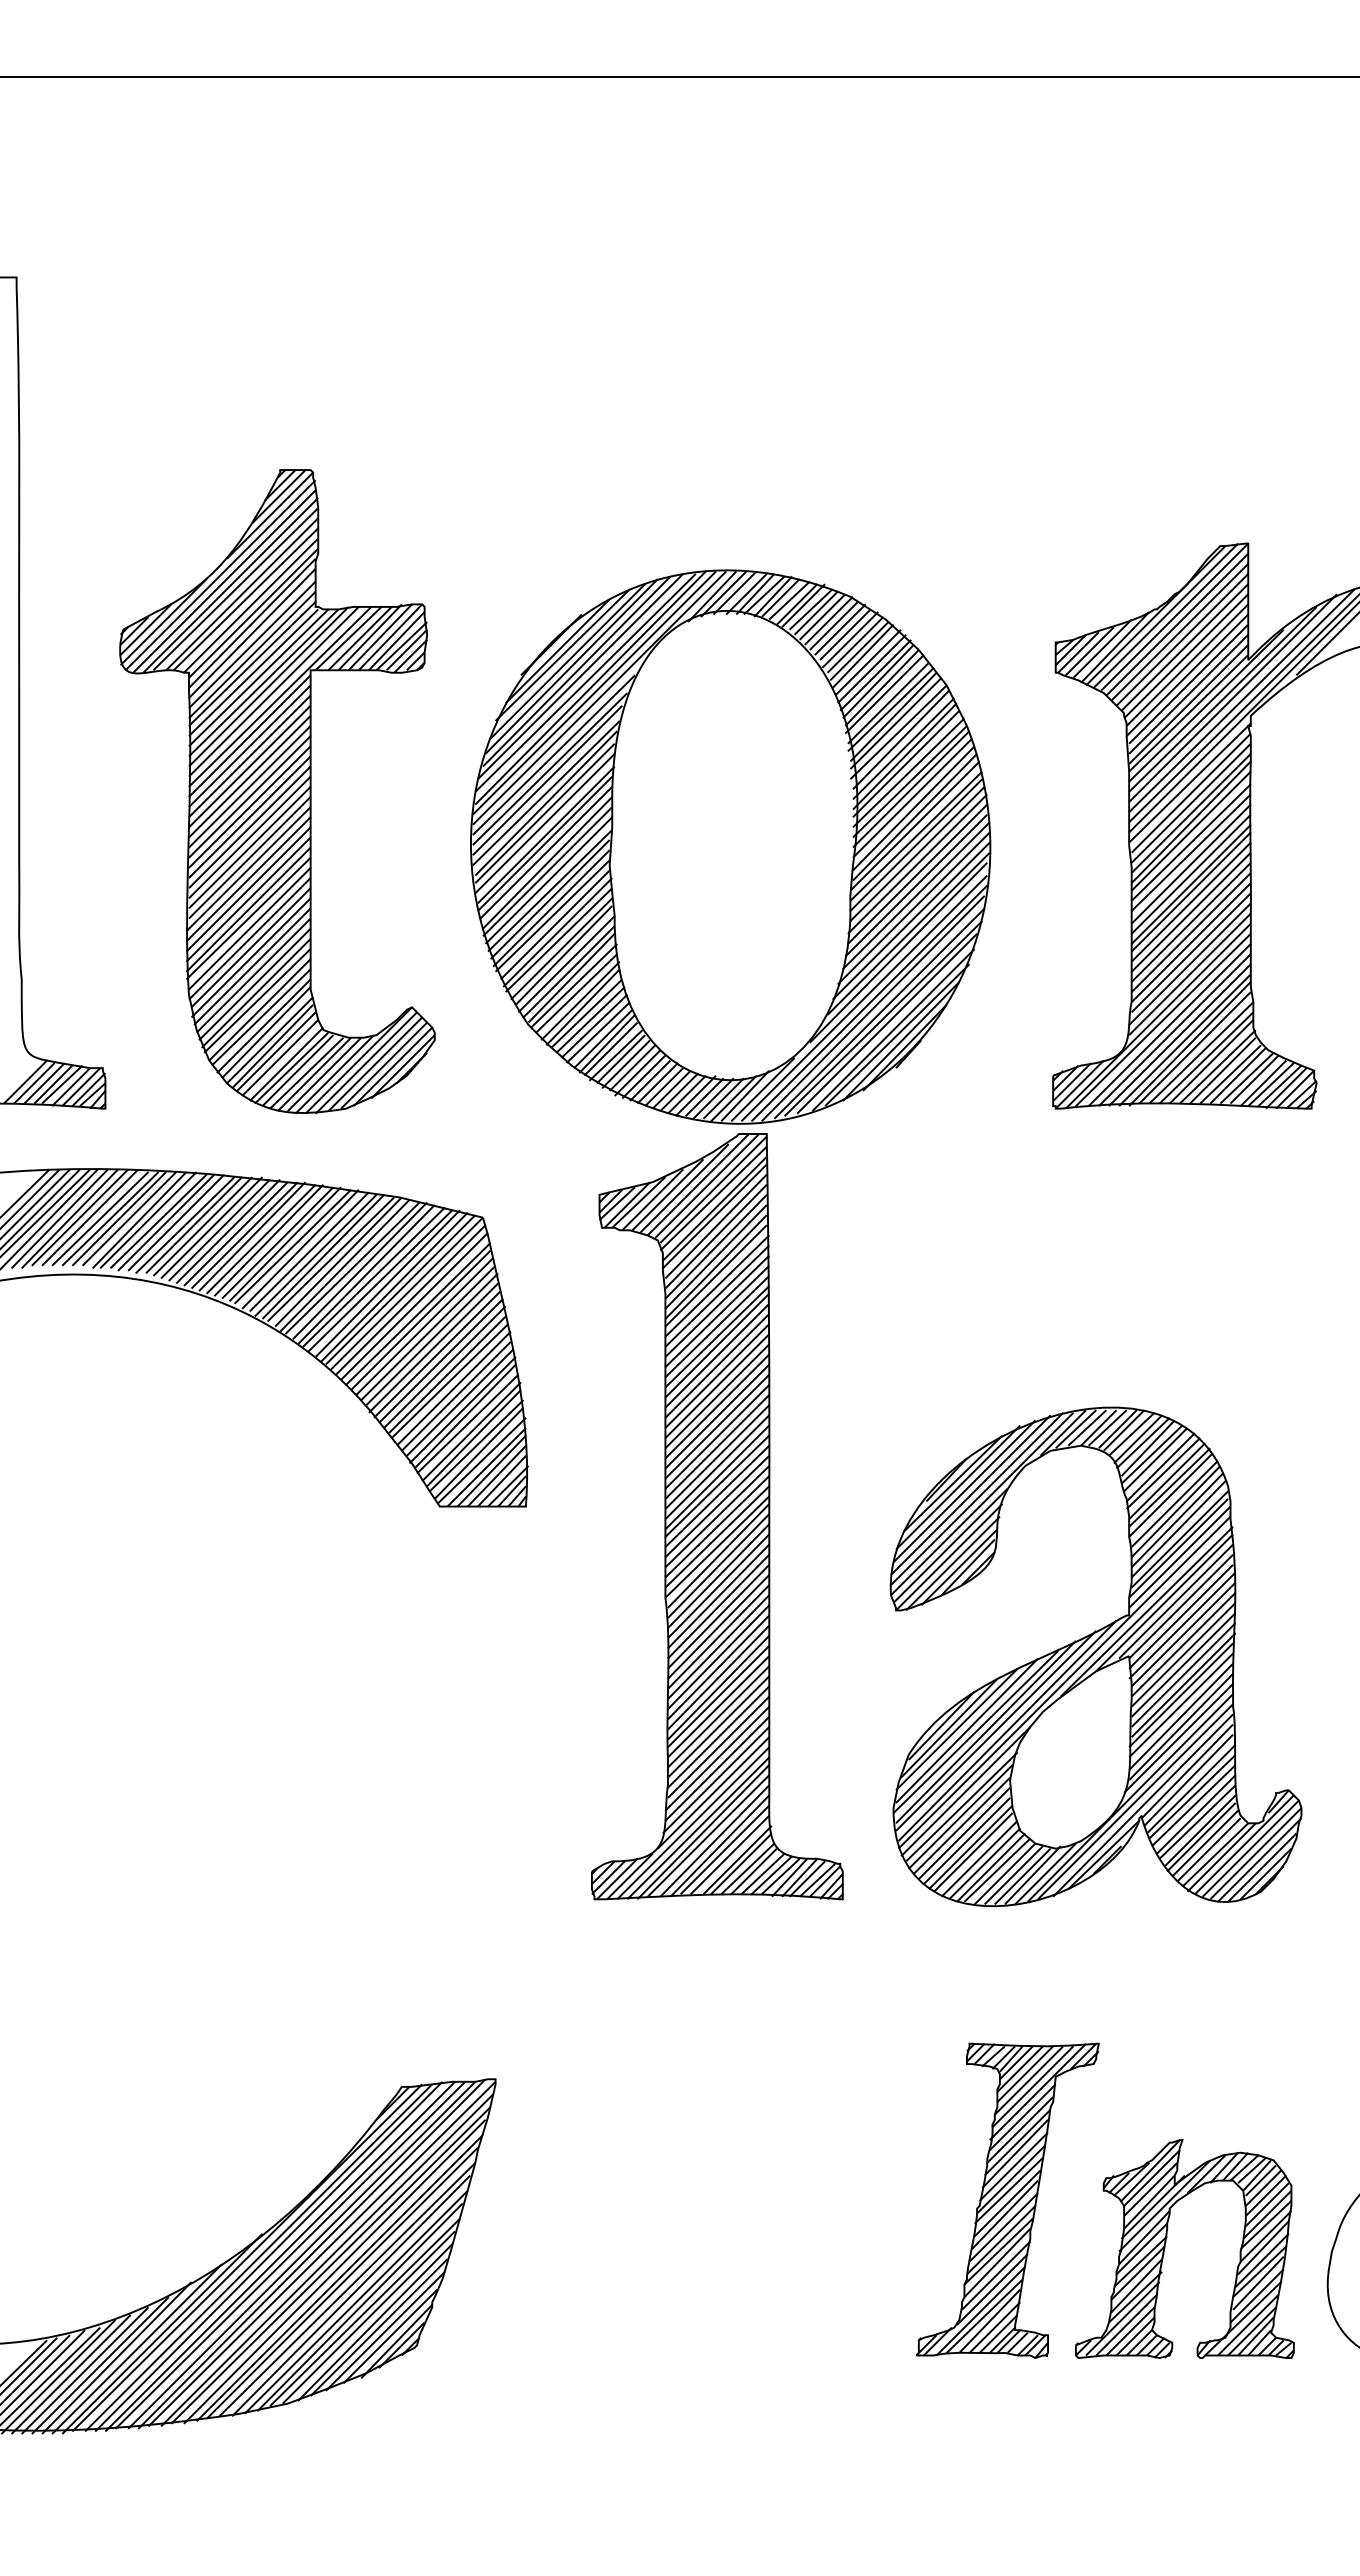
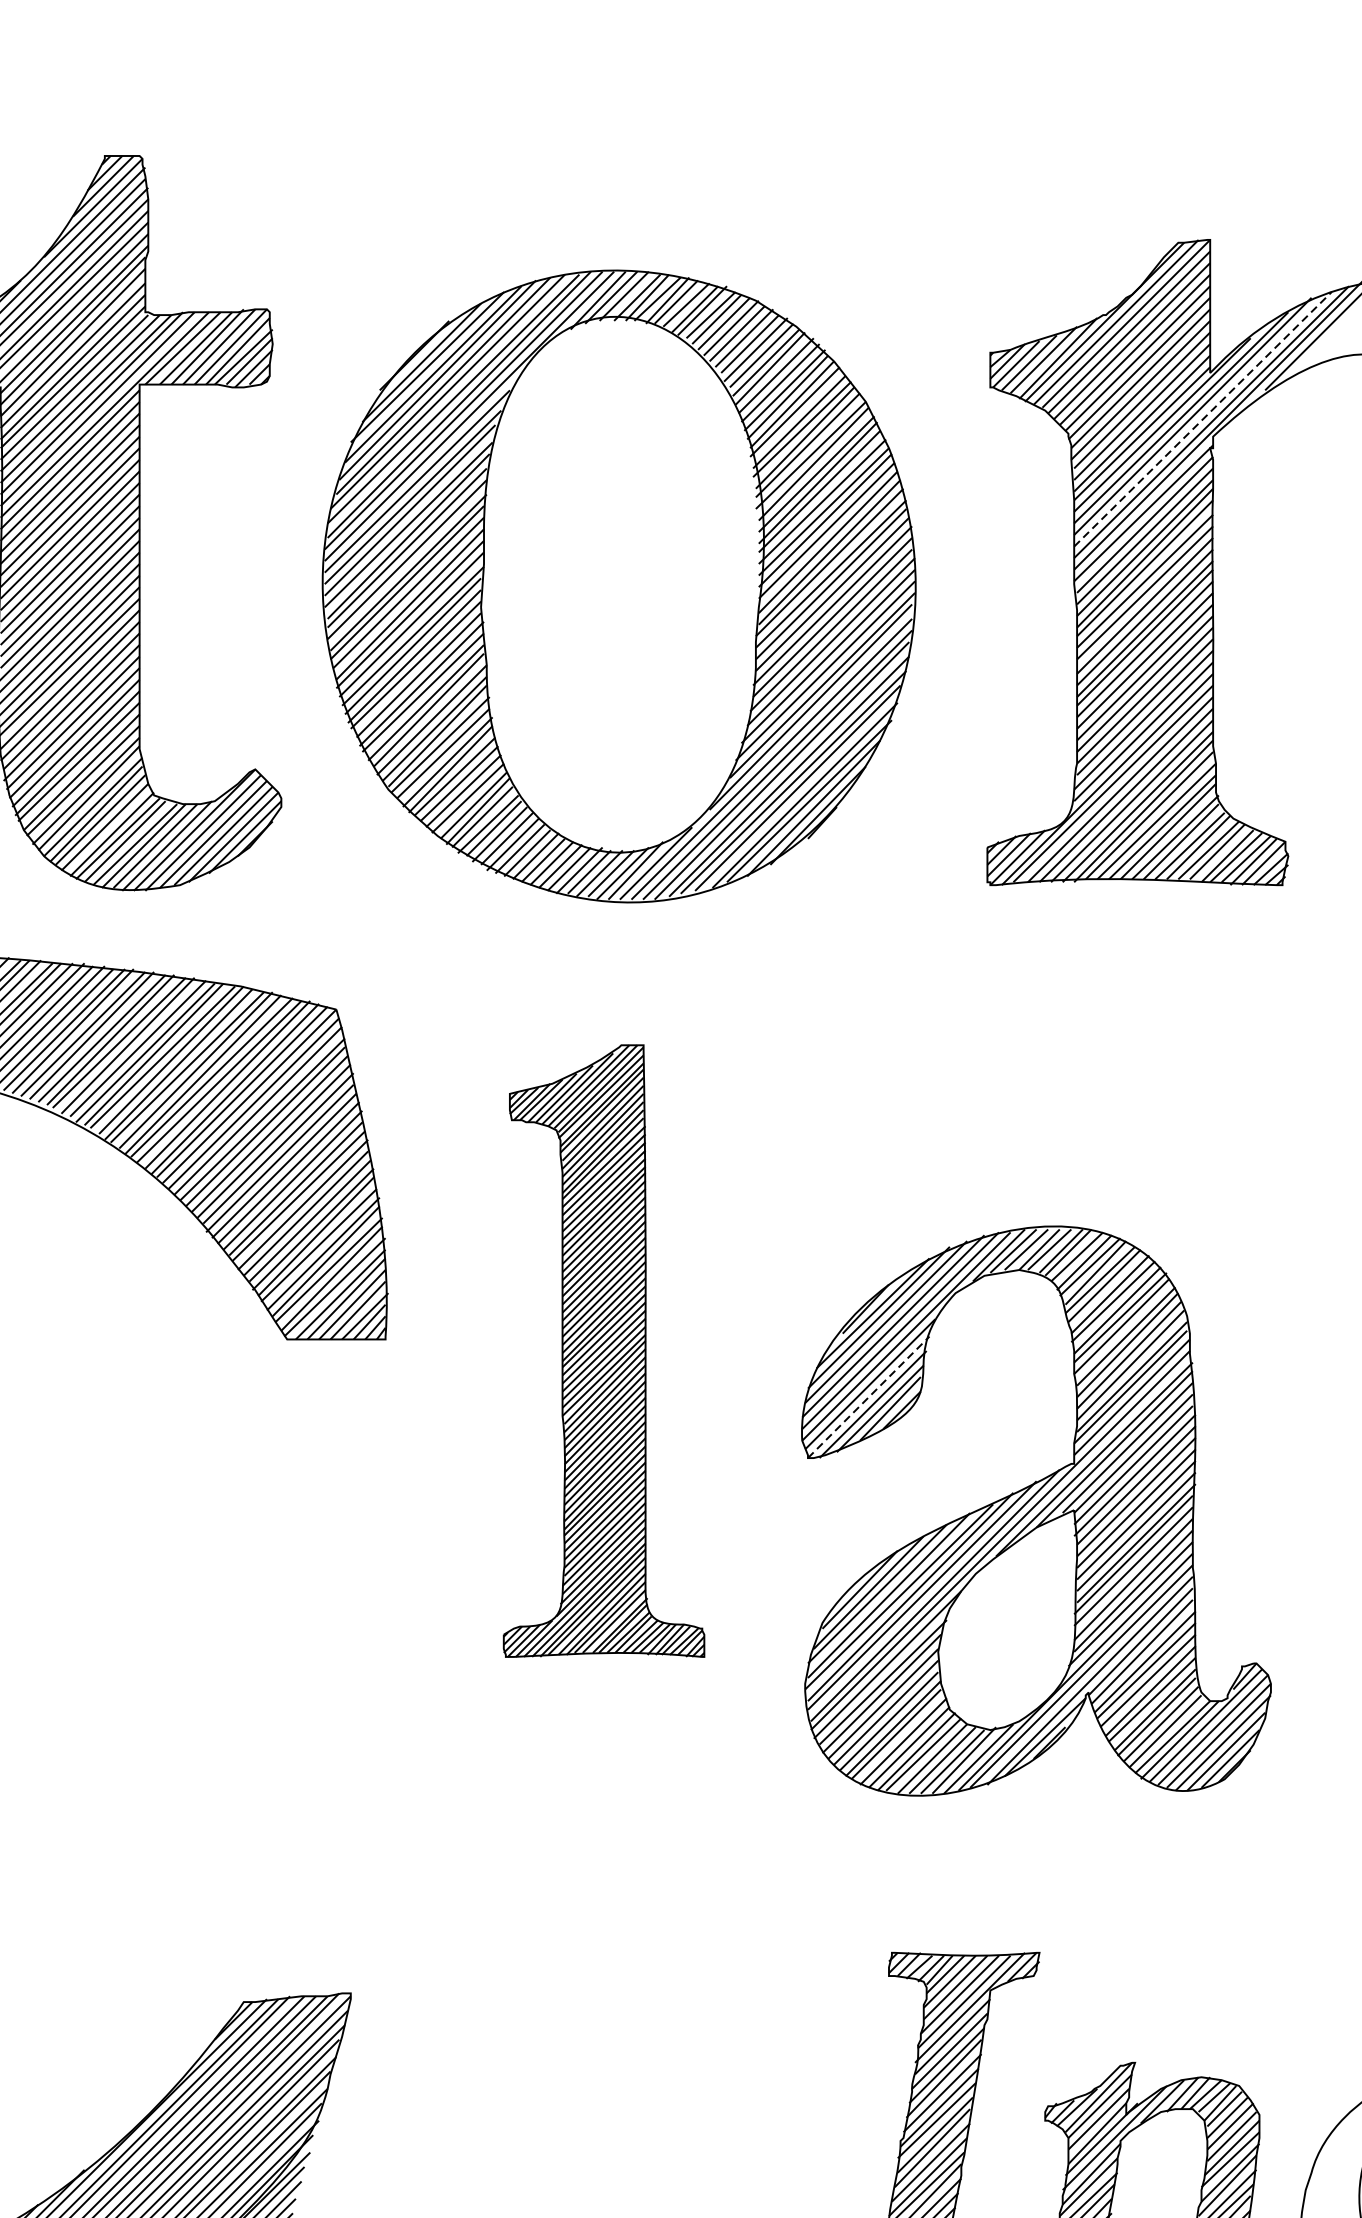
line: (1241, 700) -> (1202, 419), solid -> dashed
part: (717, 1516) -> (604, 1350), size x0.7
line: (949, 1556) -> (869, 1396), solid -> dashed

